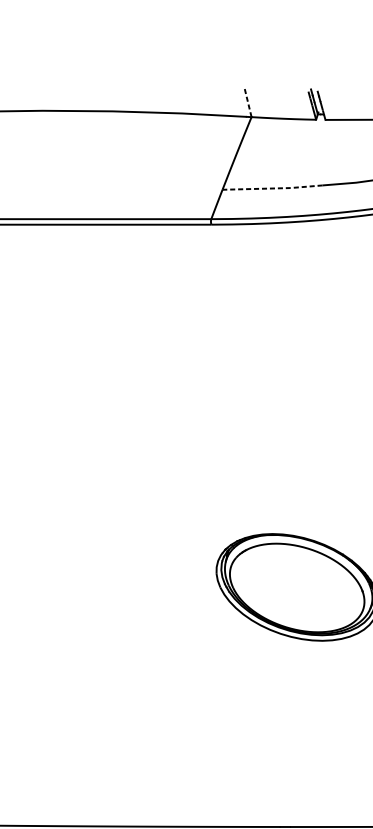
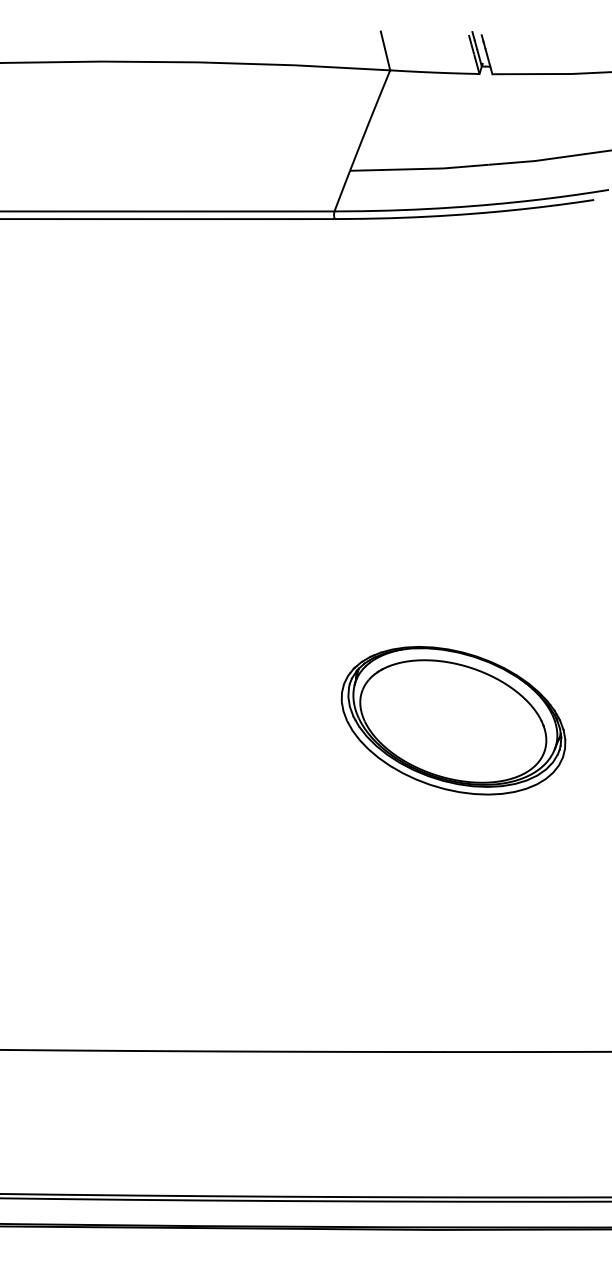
line: (248, 102) -> (385, 50), dashed -> solid
line: (272, 188) -> (419, 169), dashed -> solid

